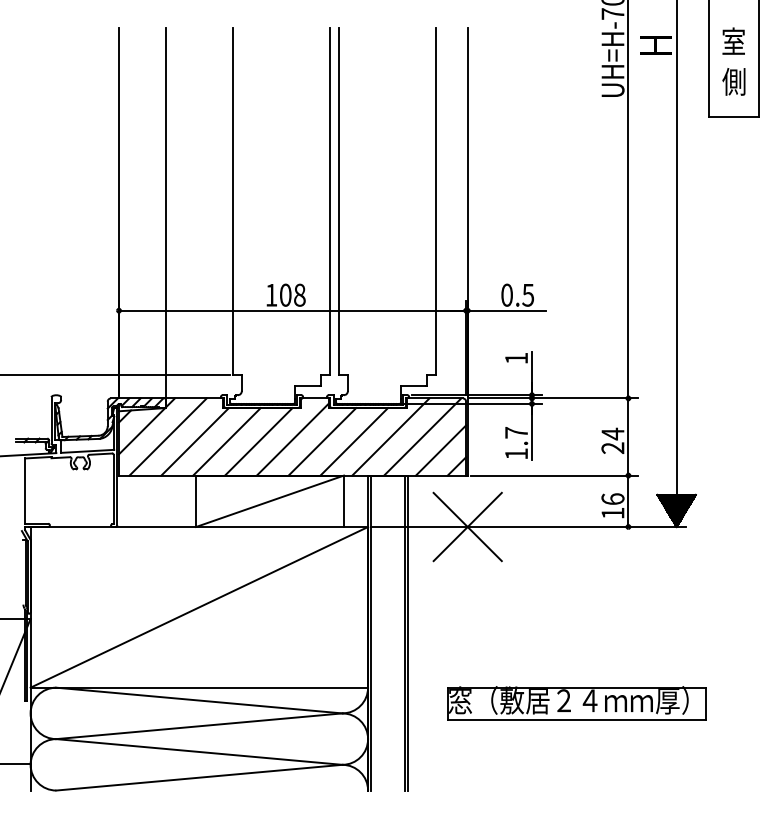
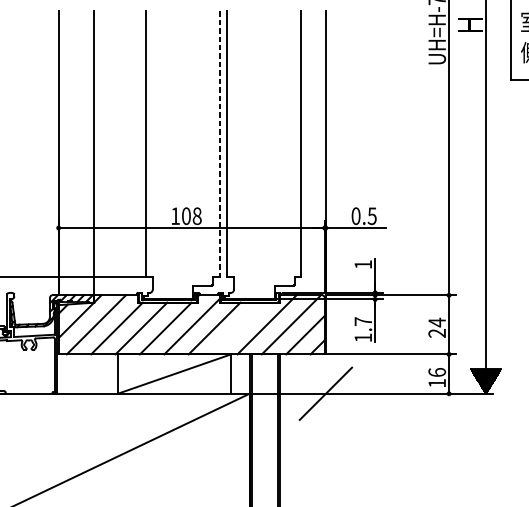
line: (329, 201) -> (219, 144), solid -> dashed
line: (354, 441) -> (239, 328), removed
line: (467, 526) -> (325, 393), removed

